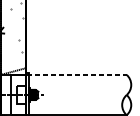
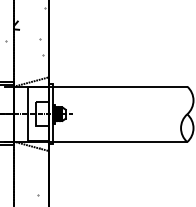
line: (76, 74) -> (118, 86), dashed -> solid

